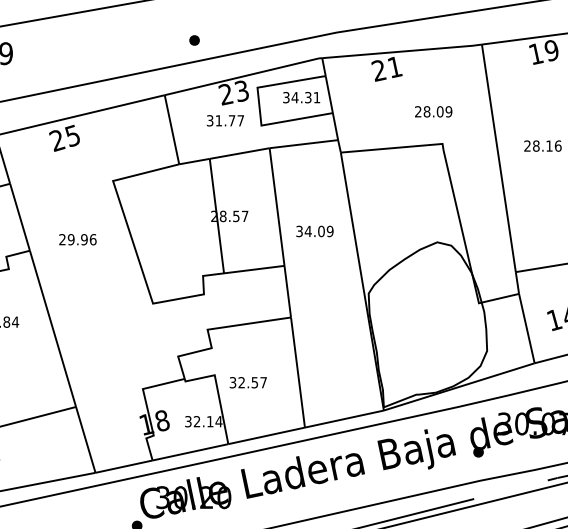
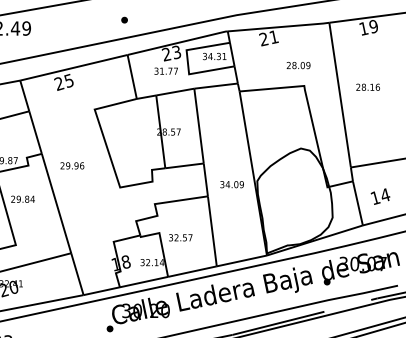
part: (194, 39) -> (124, 19), moved
text: (313, 231) -> (231, 184), moved
text: (78, 239) -> (72, 165), moved

